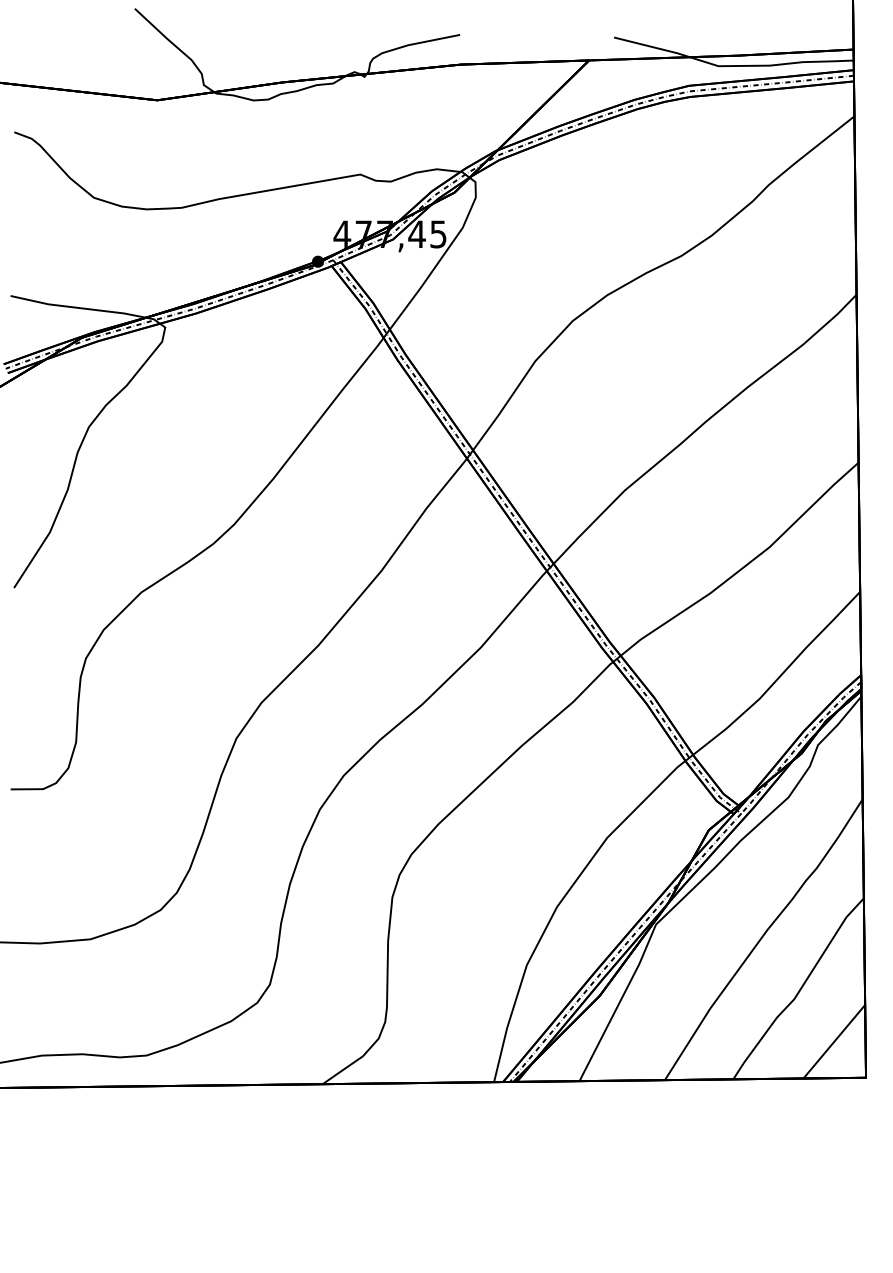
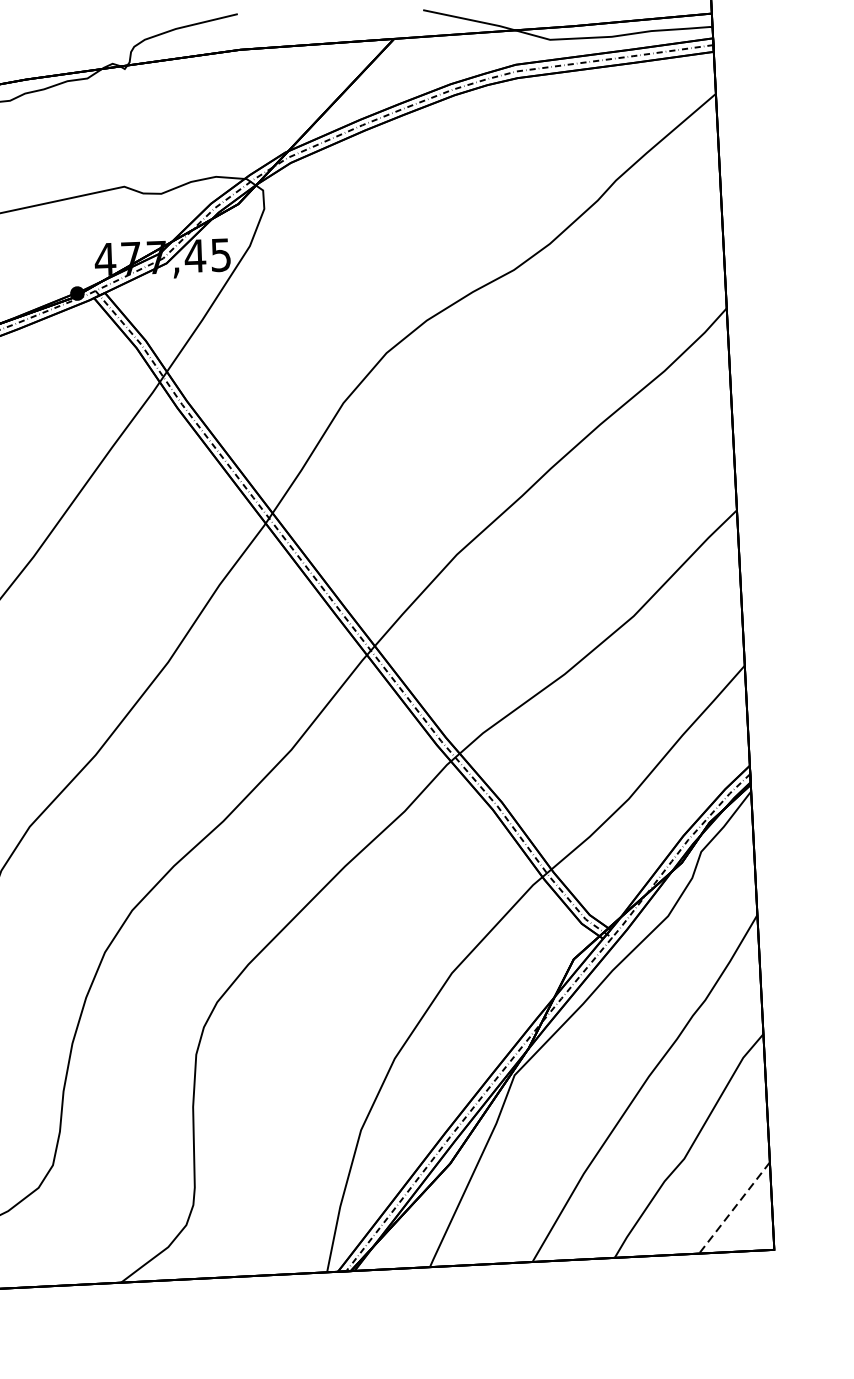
line: (834, 1041) -> (734, 1207), solid -> dashed

